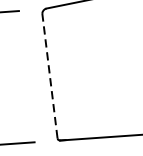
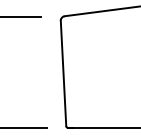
line: (49, 76) -> (63, 73), dashed -> solid

